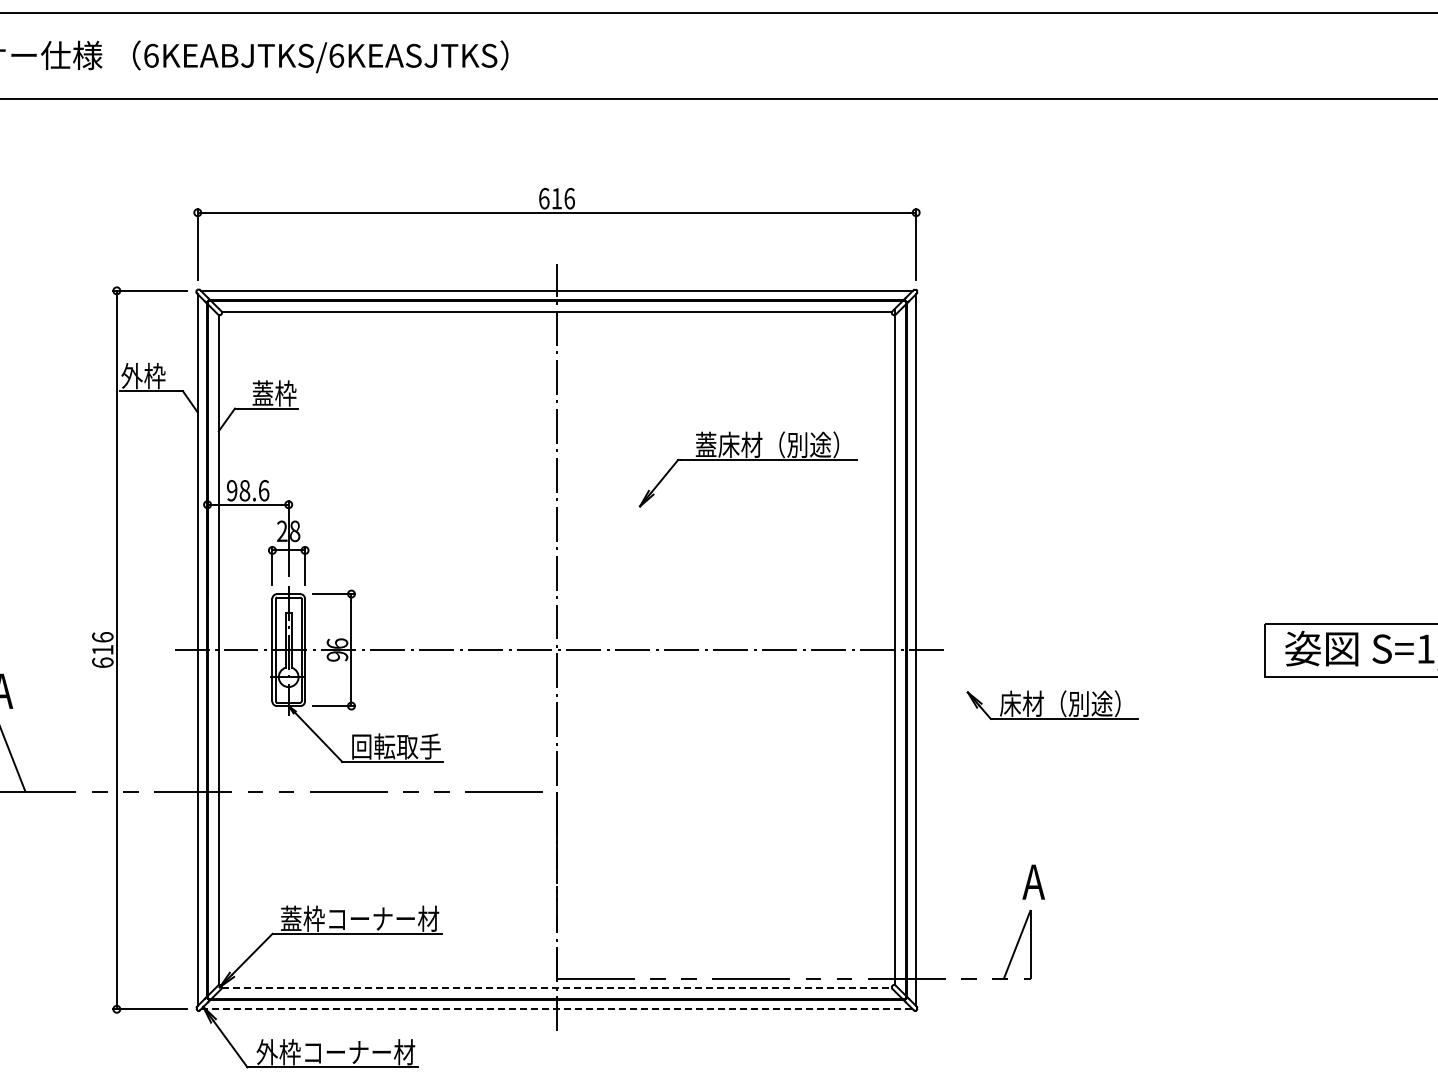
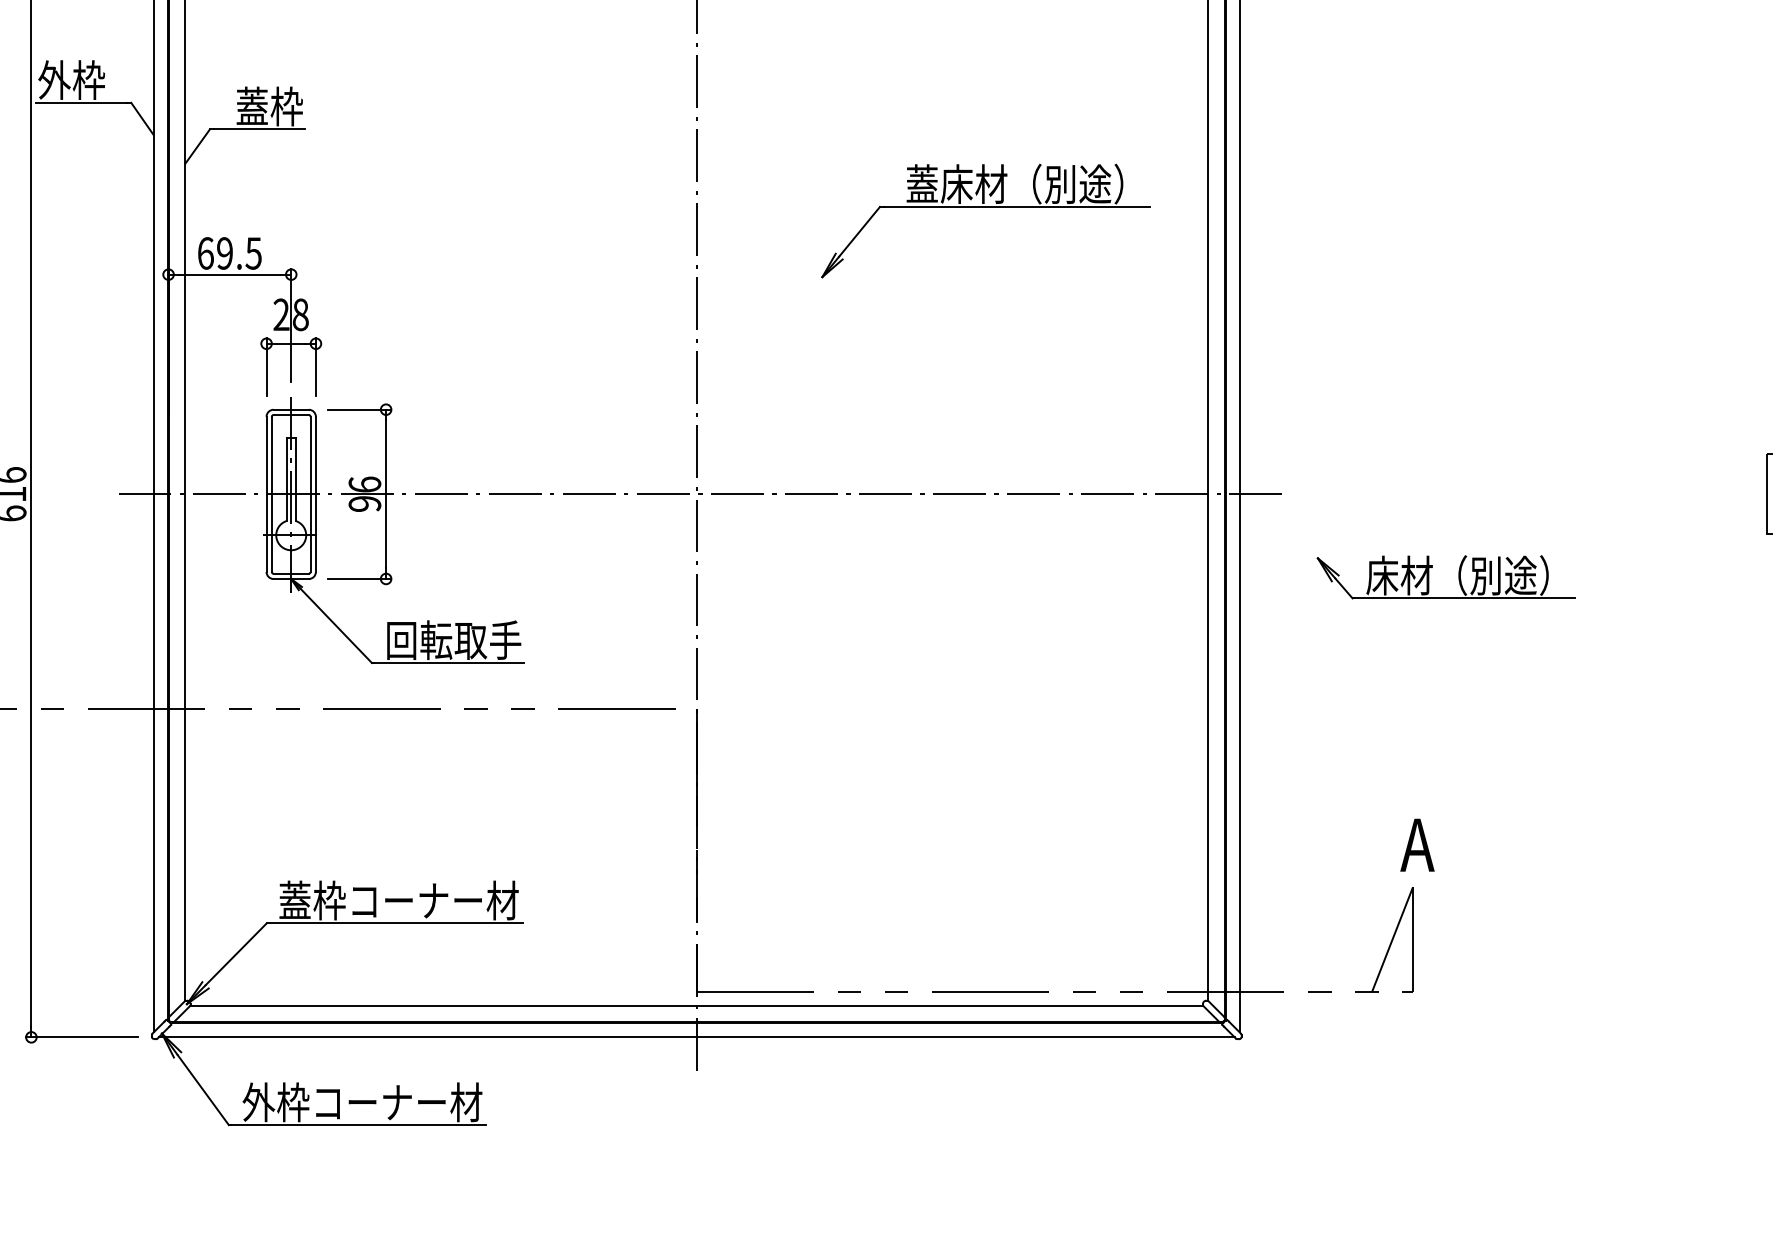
text: (248, 490) -> (230, 253), 98.6 -> 69.5
line: (557, 988) -> (697, 1005), dashed -> solid
line: (556, 1009) -> (696, 1037), dashed -> solid

